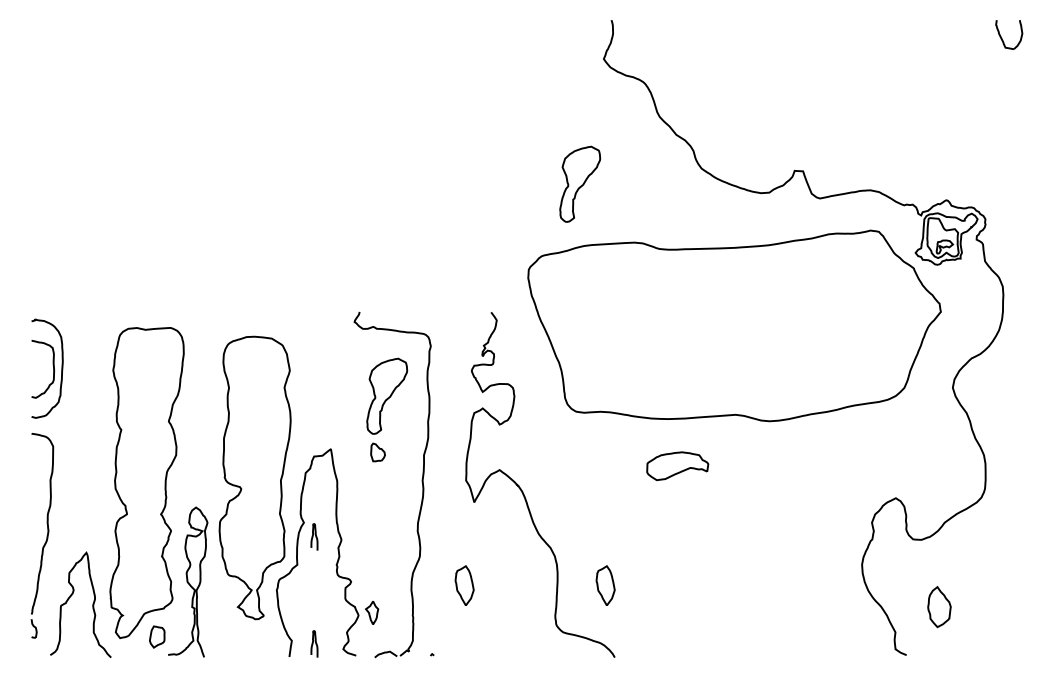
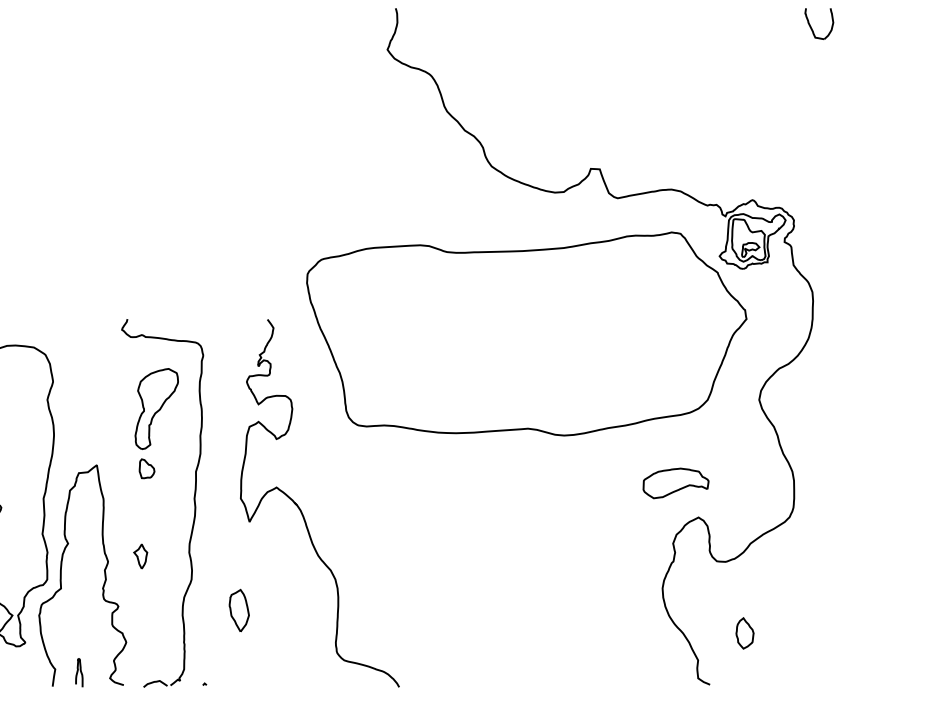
part: (580, 183) -> (362, 182), removed
part: (677, 465) -> (675, 482), moved
curve: (313, 536) -> (78, 558), removed
part: (605, 585) -> (389, 610), removed
part: (939, 606) -> (745, 632), size x0.71
part: (372, 612) -> (141, 556), moved

